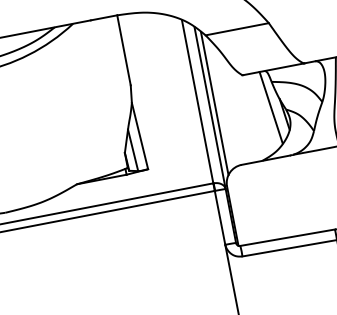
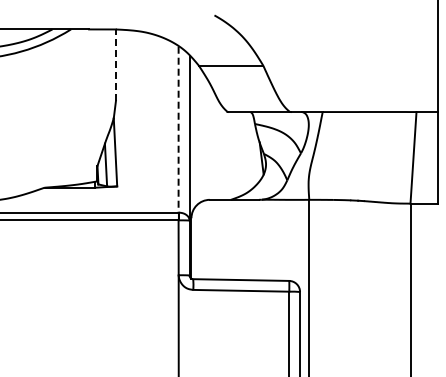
line: (123, 50) -> (115, 65), solid -> dashed
line: (197, 101) -> (178, 129), solid -> dashed
line: (215, 103) -> (195, 134), removed
line: (271, 107) -> (249, 149), removed

